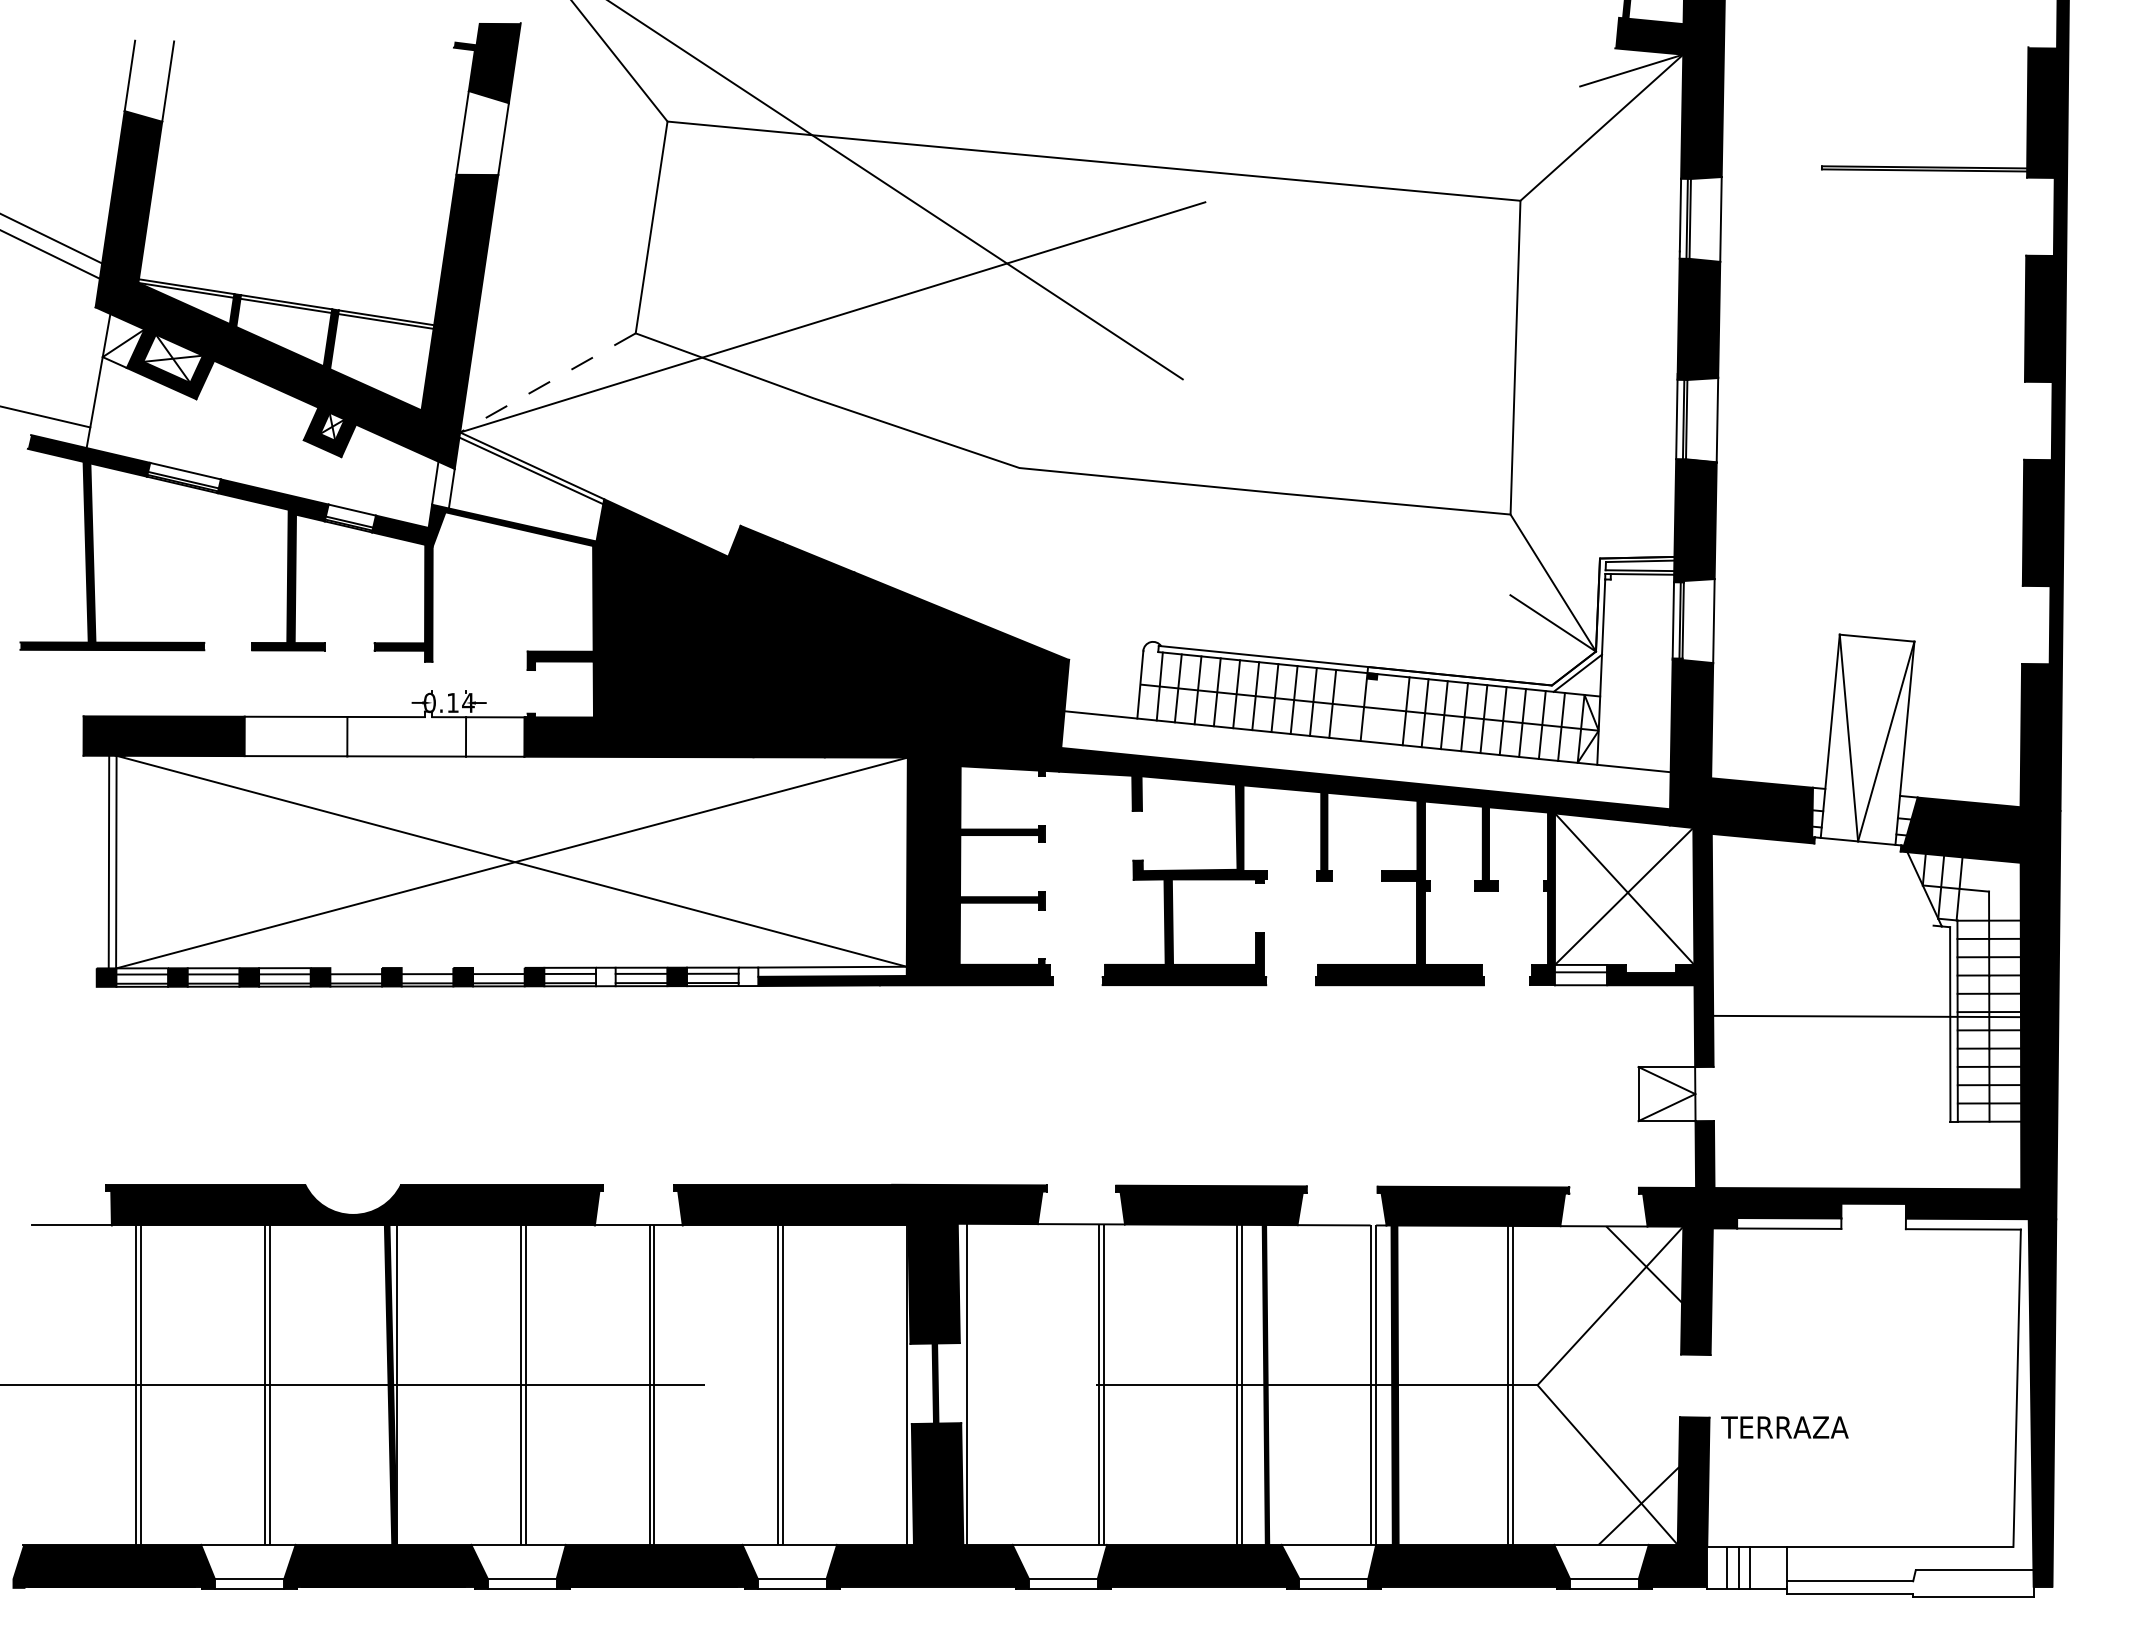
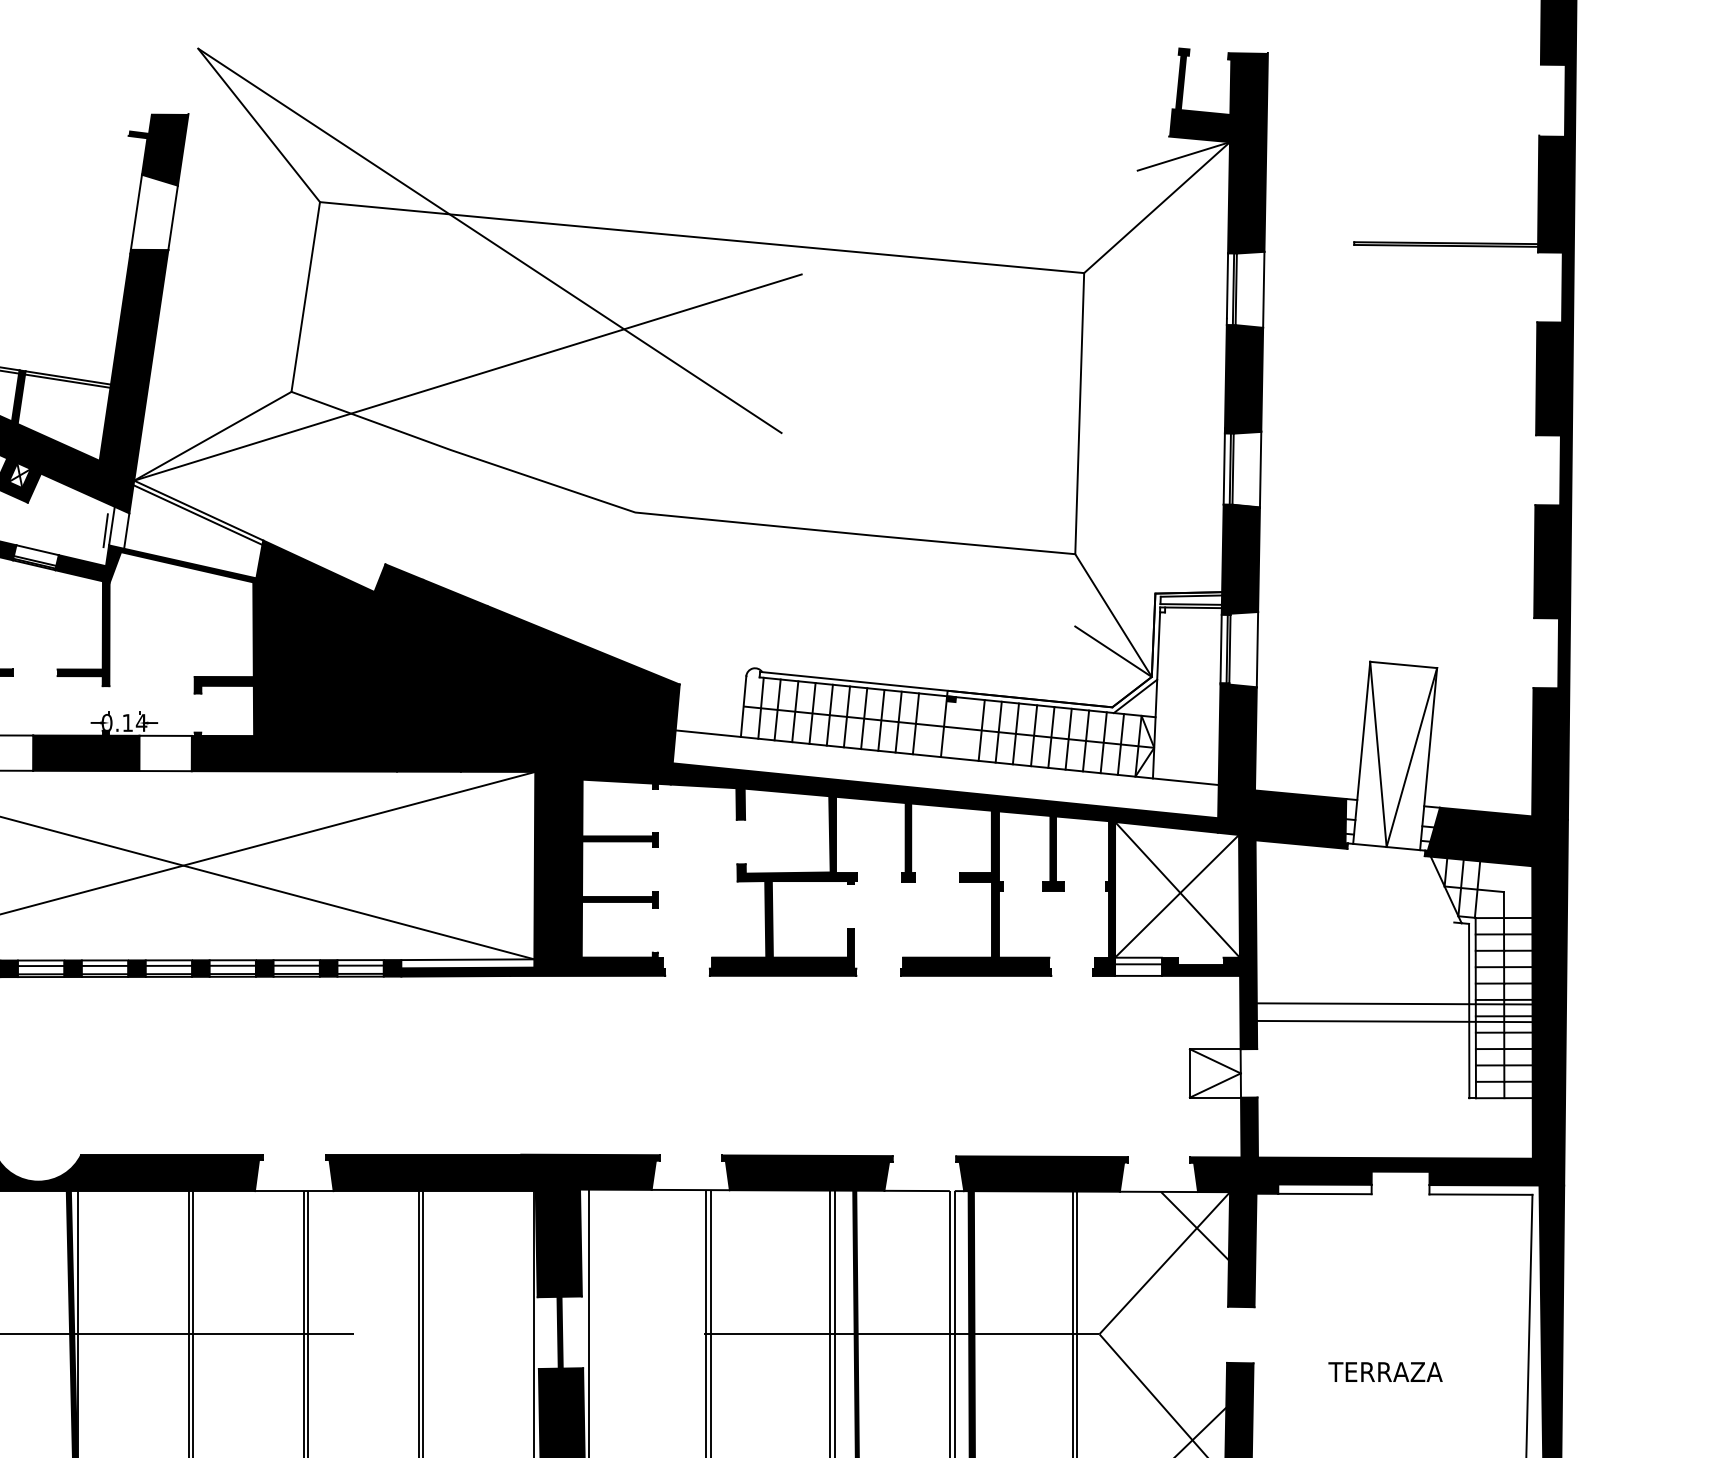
line: (547, 382) -> (212, 435), dashed -> solid
line: (427, 487) -> (104, 529), added
fill: (406, 733) -> (86, 750), added
line: (427, 967) -> (104, 959), added
line: (498, 967) -> (168, 959), added
line: (356, 968) -> (41, 960), added
fill: (605, 976) -> (264, 968), added
fill: (748, 976) -> (392, 968), added
line: (1866, 1035) -> (1394, 1020), added
text: (1784, 1427) -> (1385, 1372), moved

